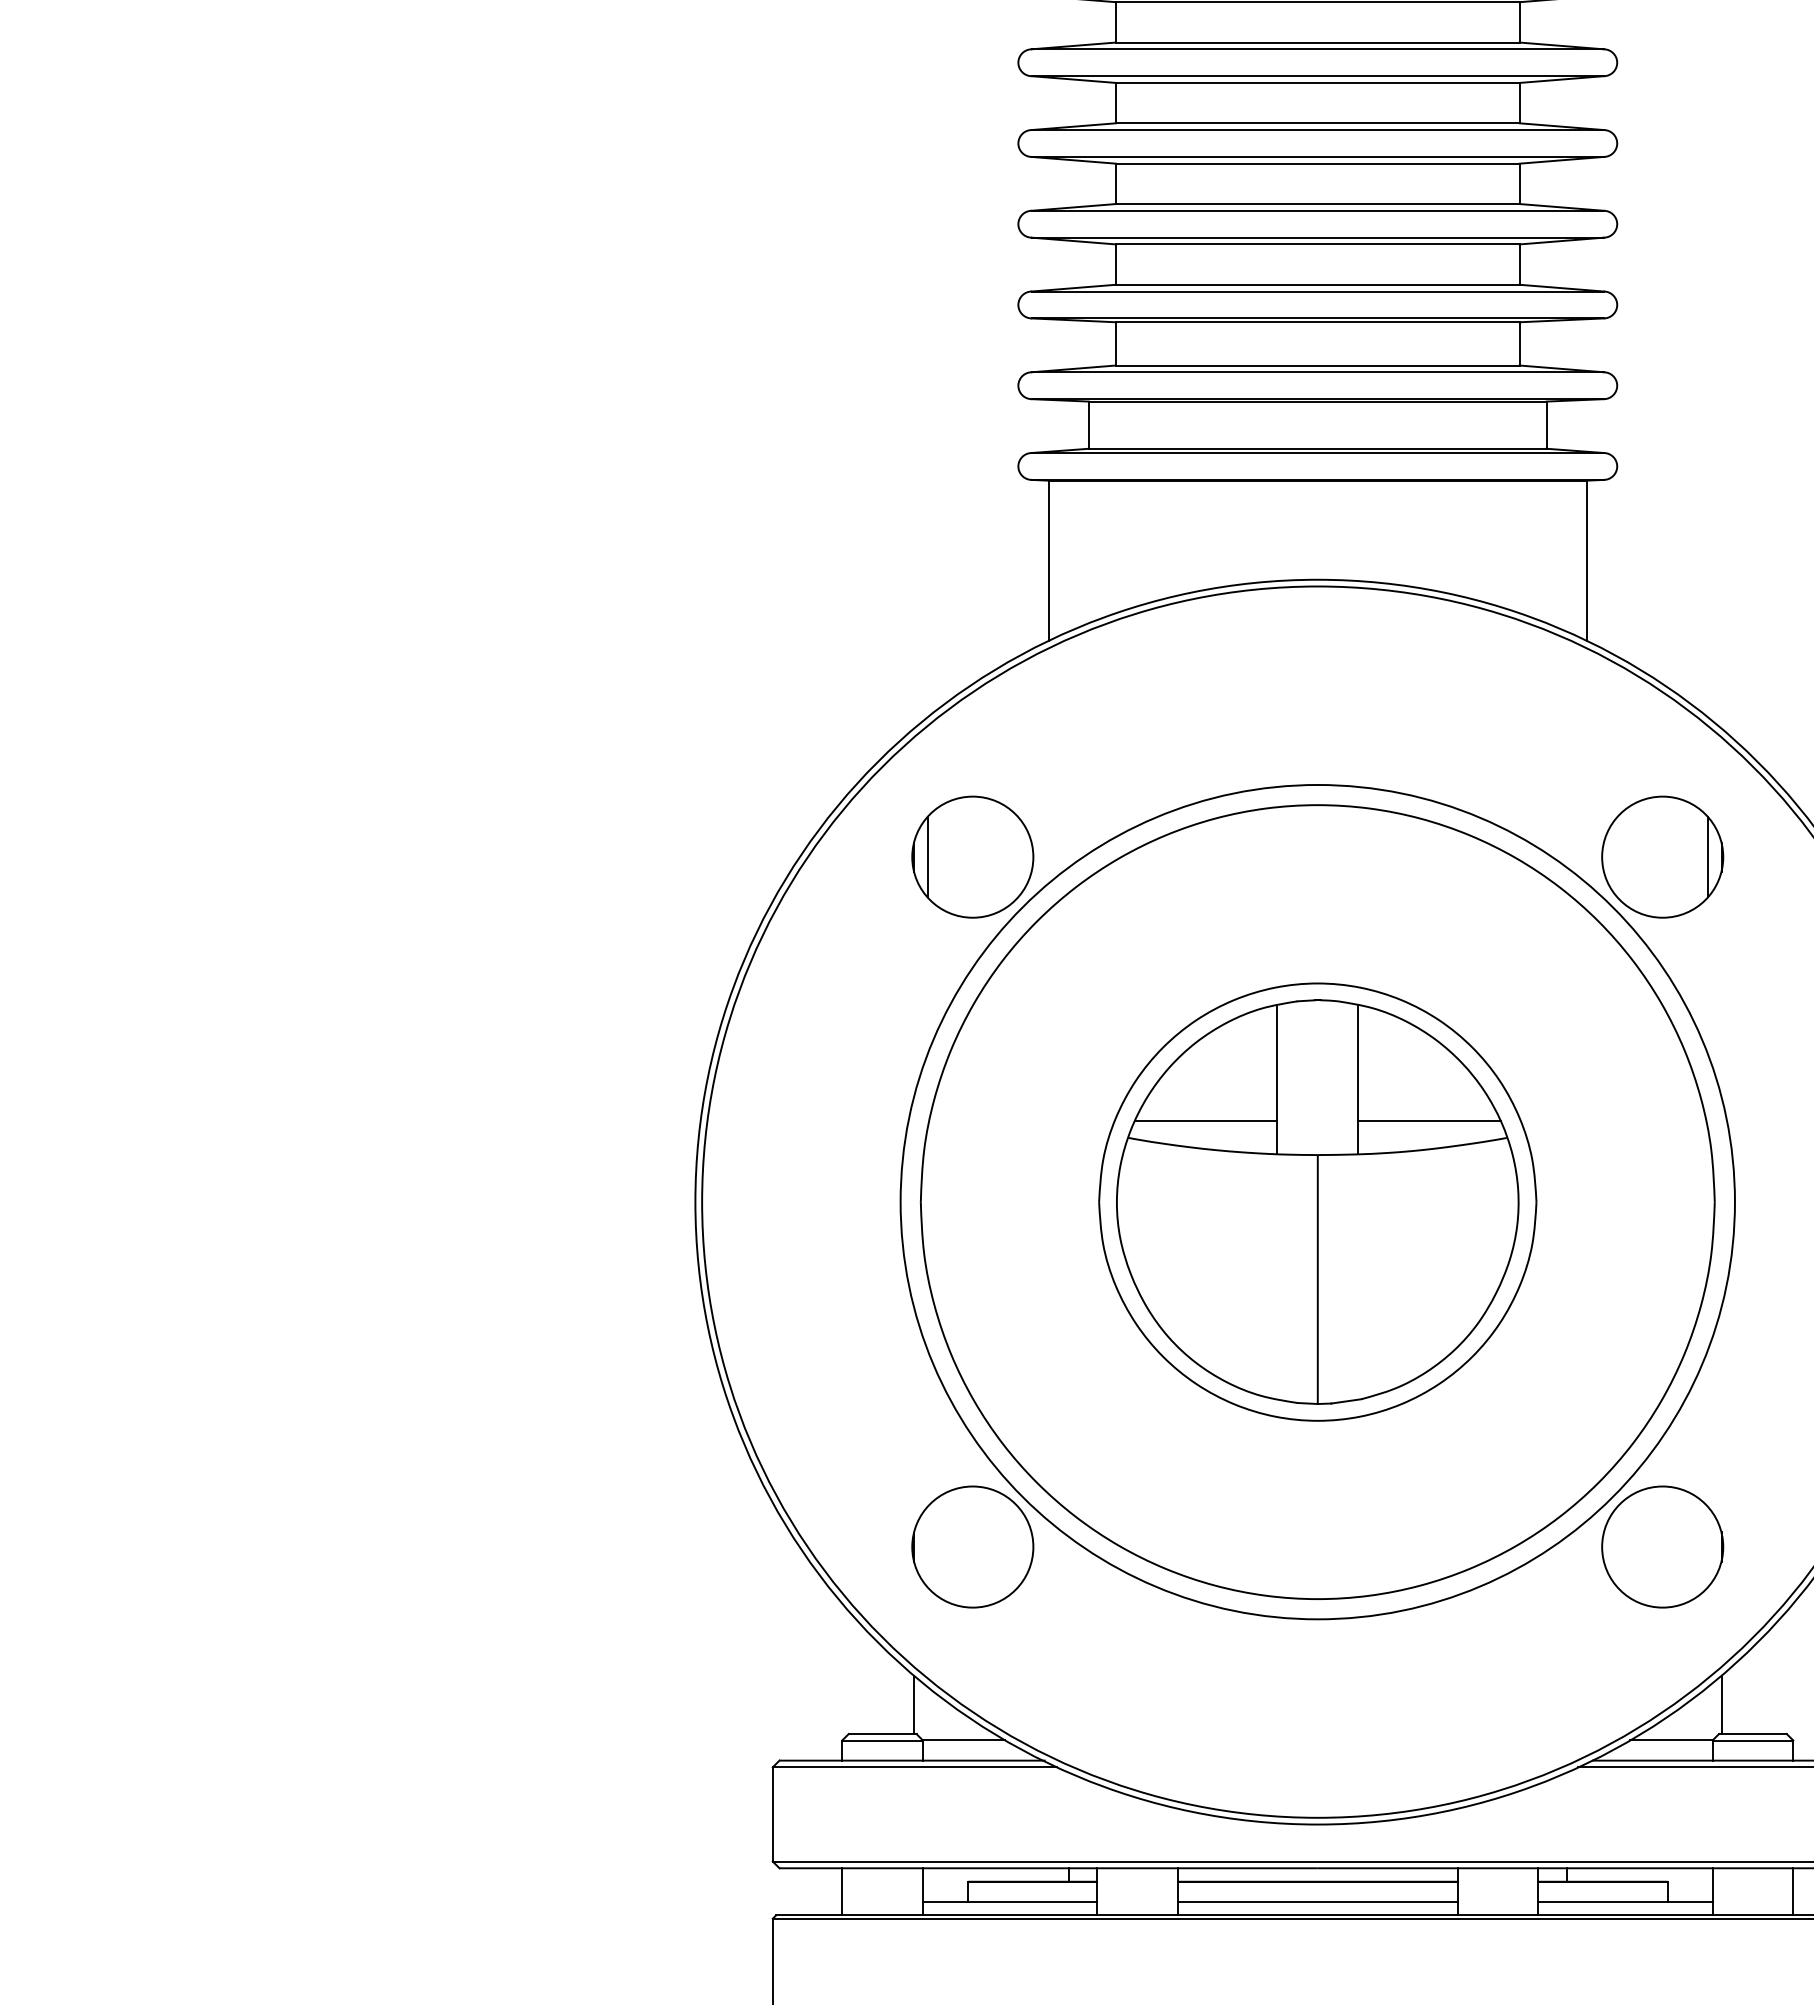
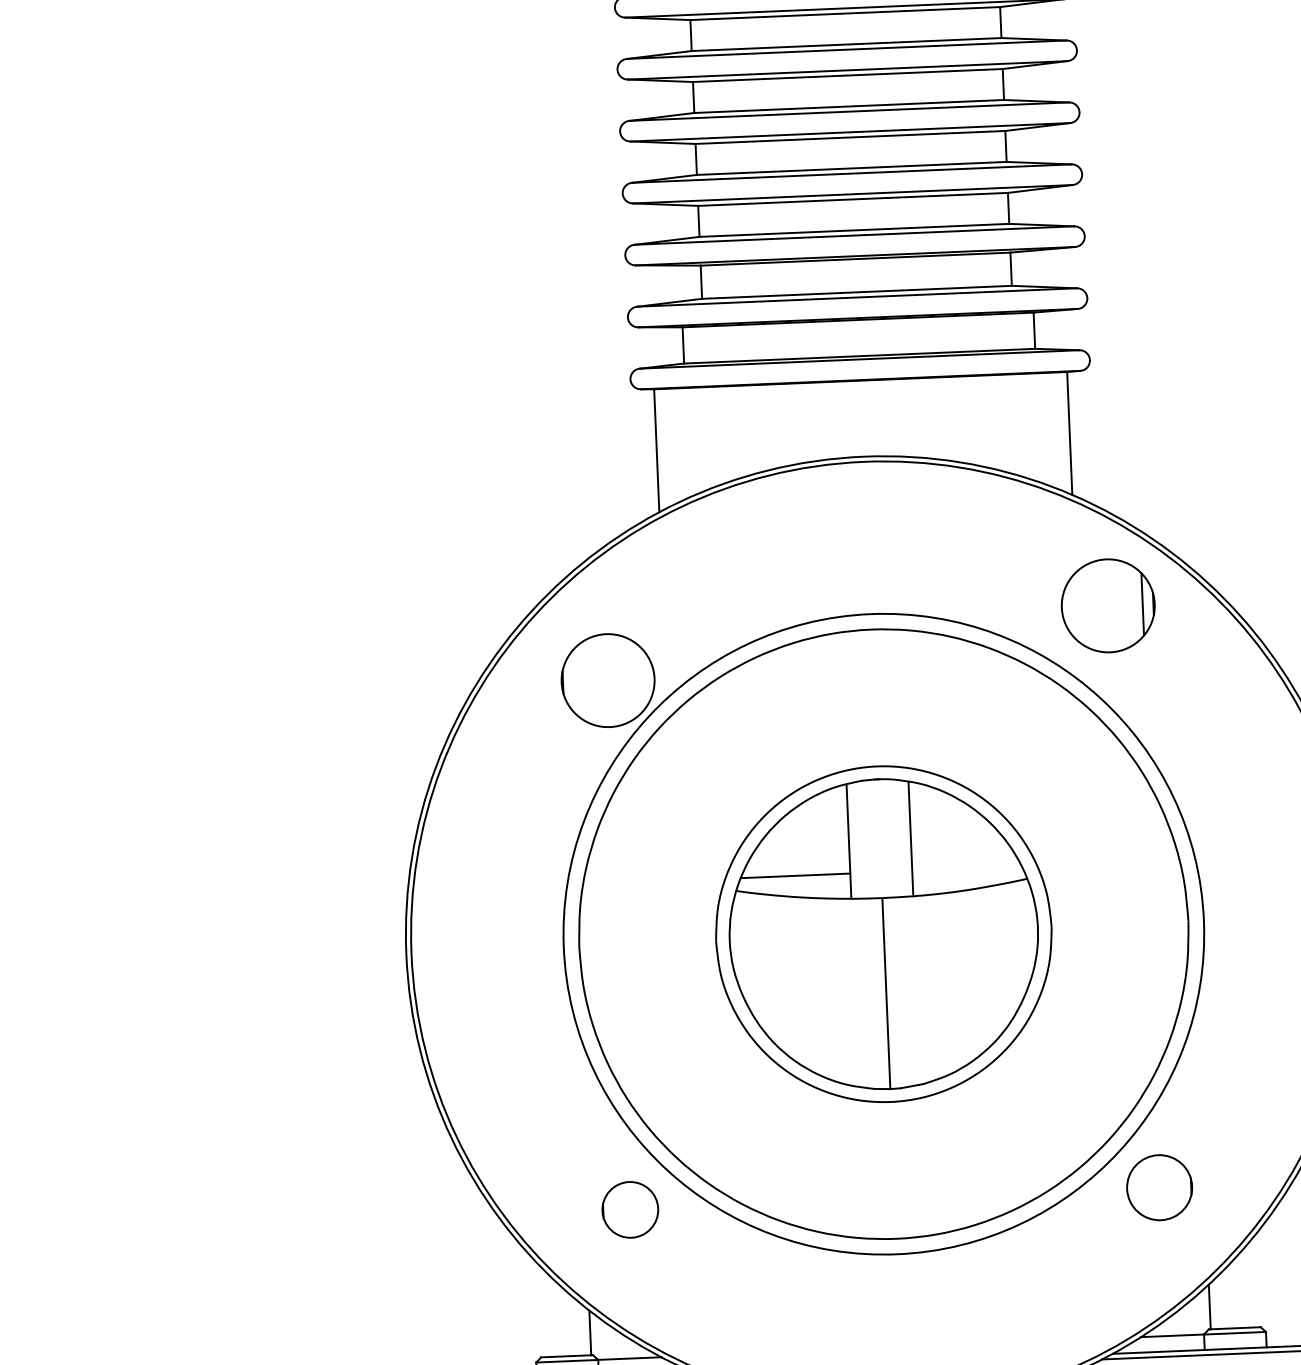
part: (1662, 856) -> (1108, 605), moved
line: (927, 857) -> (573, 682), removed
line: (1429, 1121) -> (966, 868), removed
circle: (972, 1546) -> (630, 1209), size x0.6
circle: (1662, 1546) -> (1159, 1187), size x0.7

